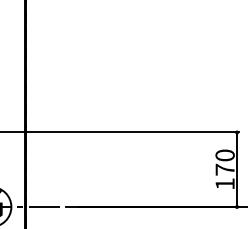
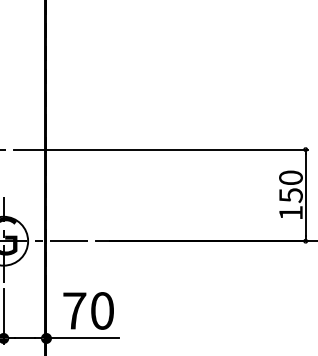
text: (224, 169) -> (290, 195), 170 -> 150

